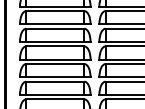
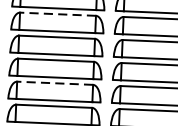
line: (54, 11) -> (56, 14), solid -> dashed
line: (54, 64) -> (54, 83), solid -> dashed

